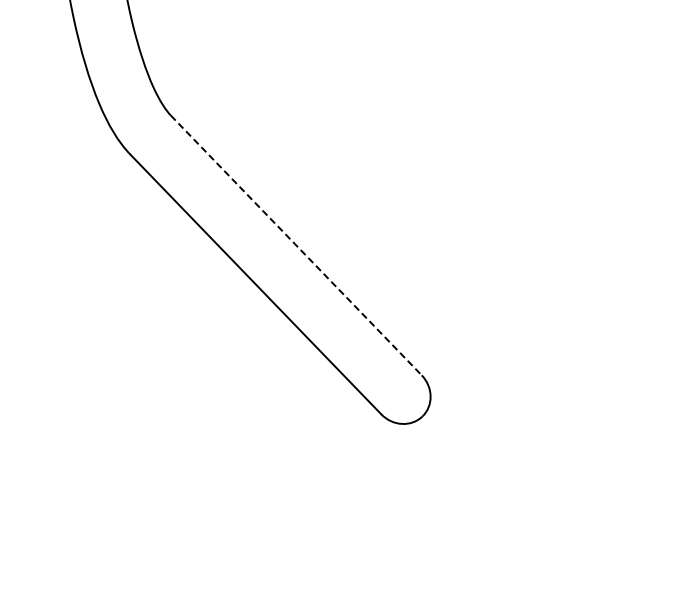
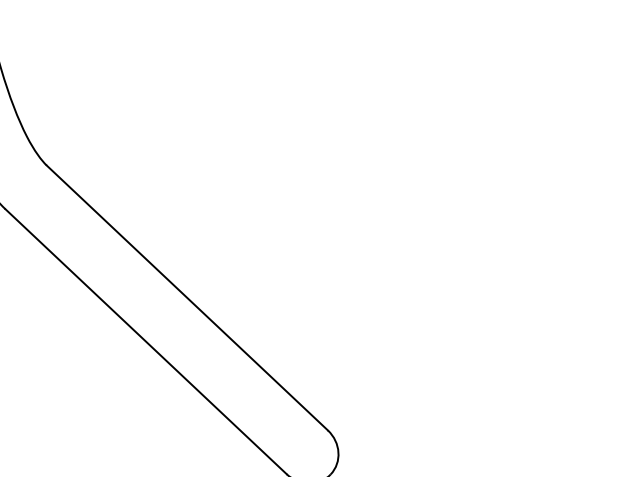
line: (296, 245) -> (187, 298), dashed -> solid

